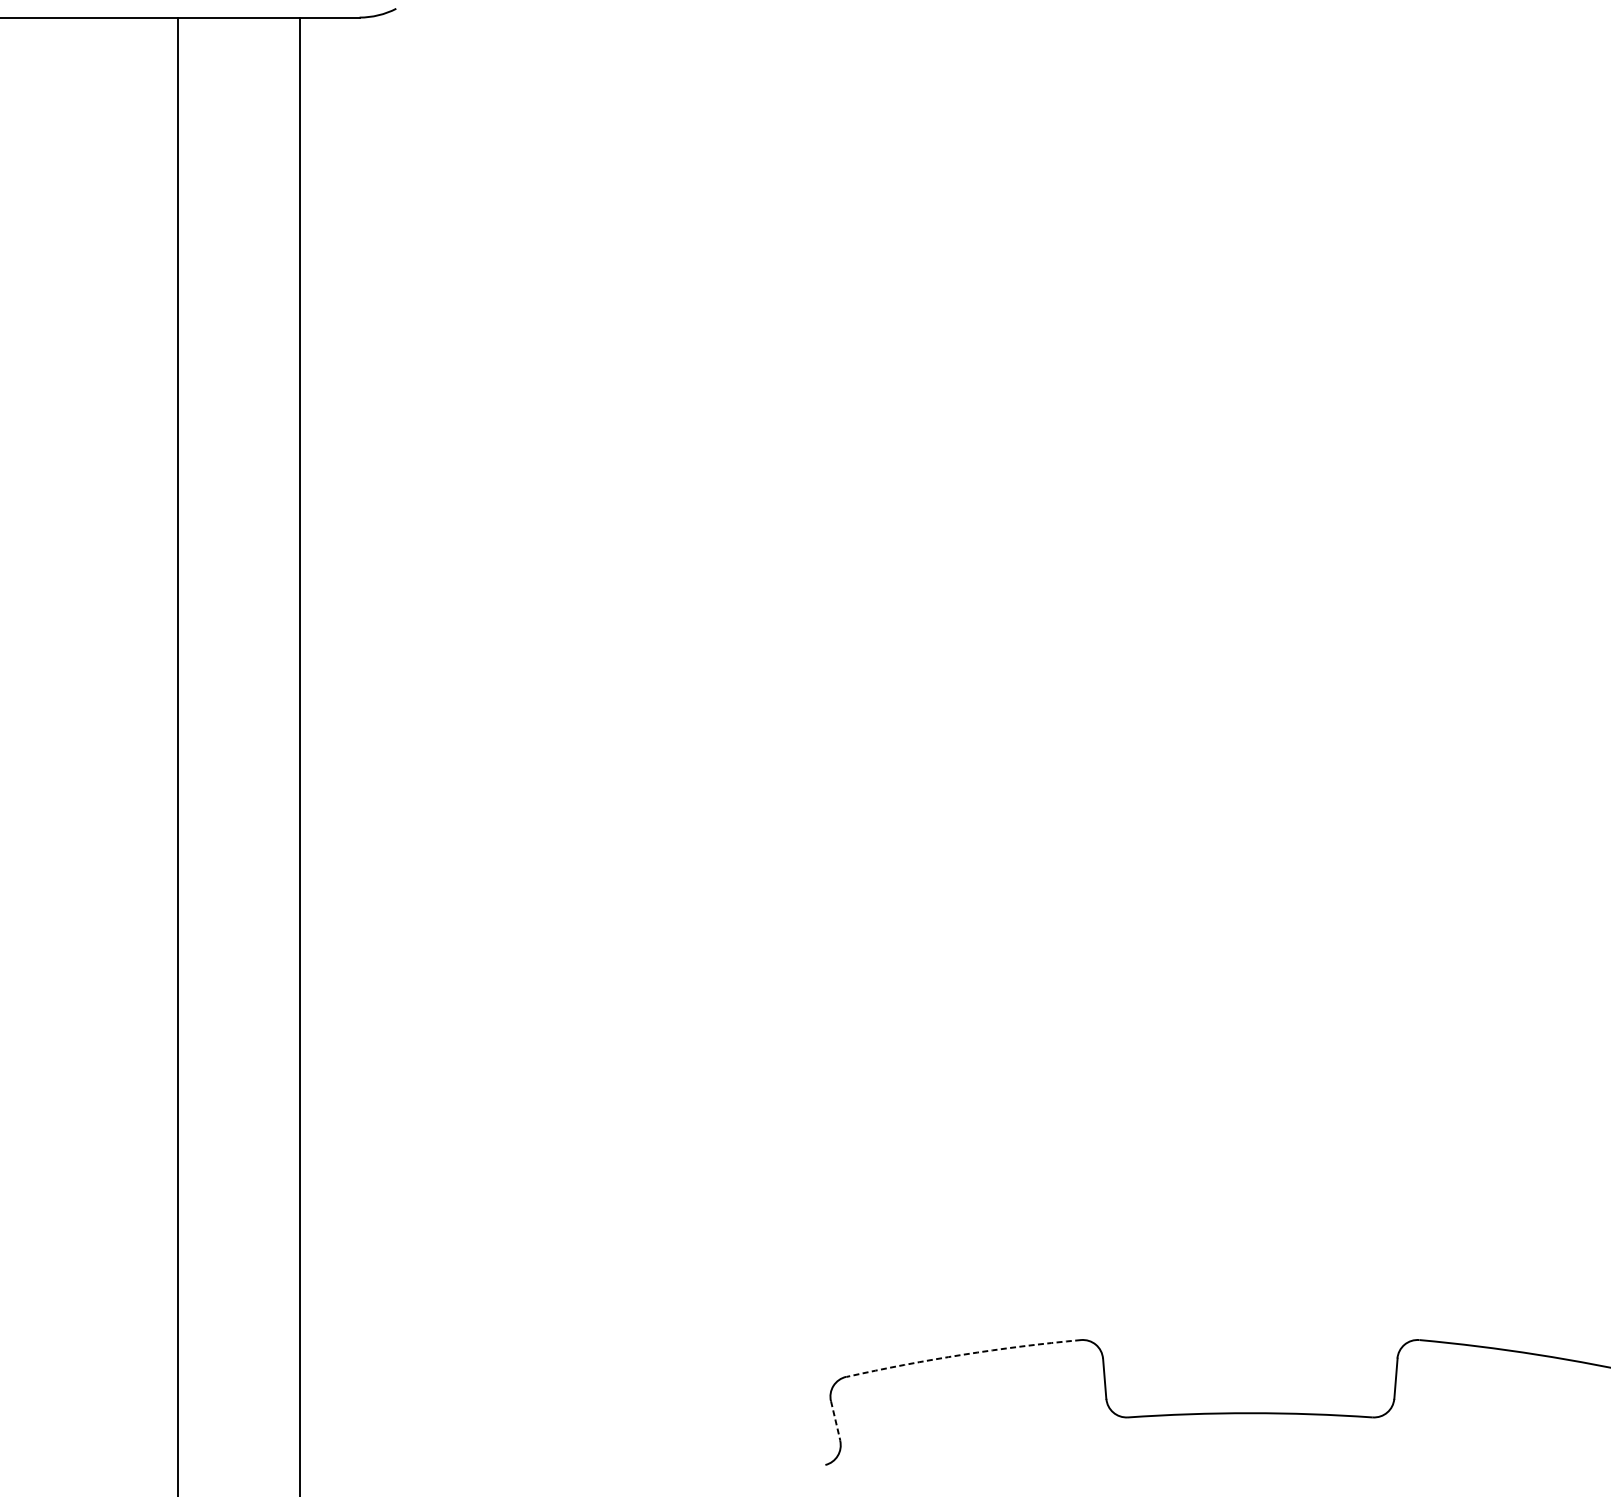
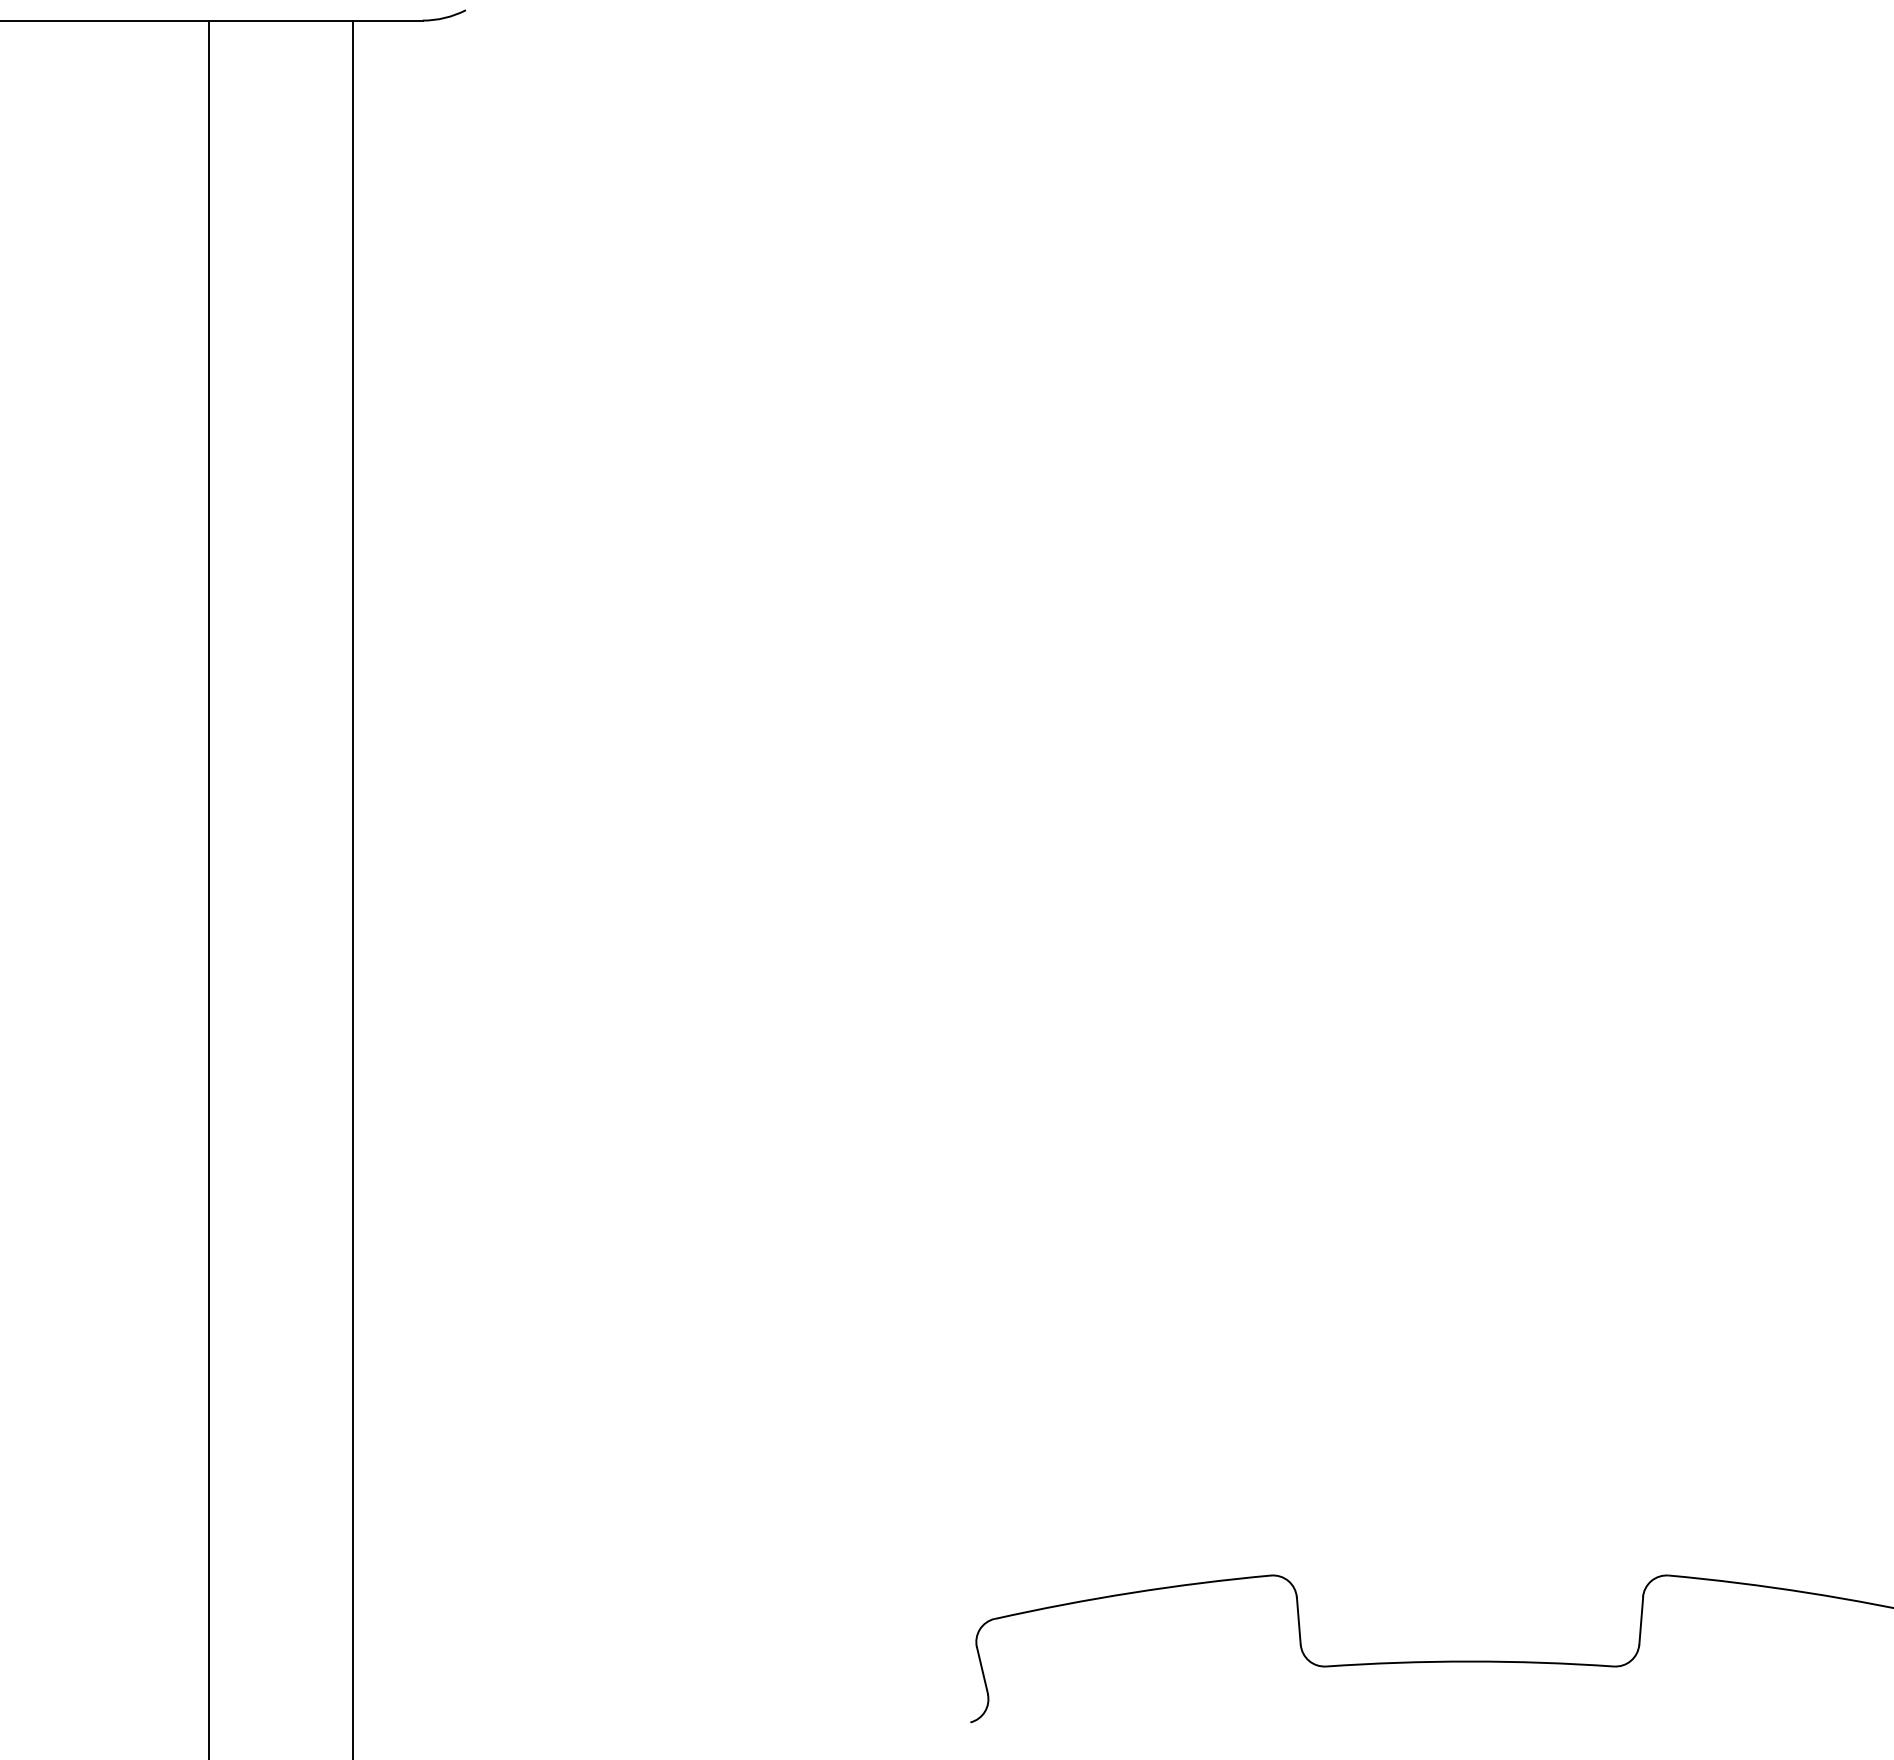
arc: (963, 1354) -> (1132, 1592), dashed -> solid
line: (835, 1420) -> (982, 1670), dashed -> solid

